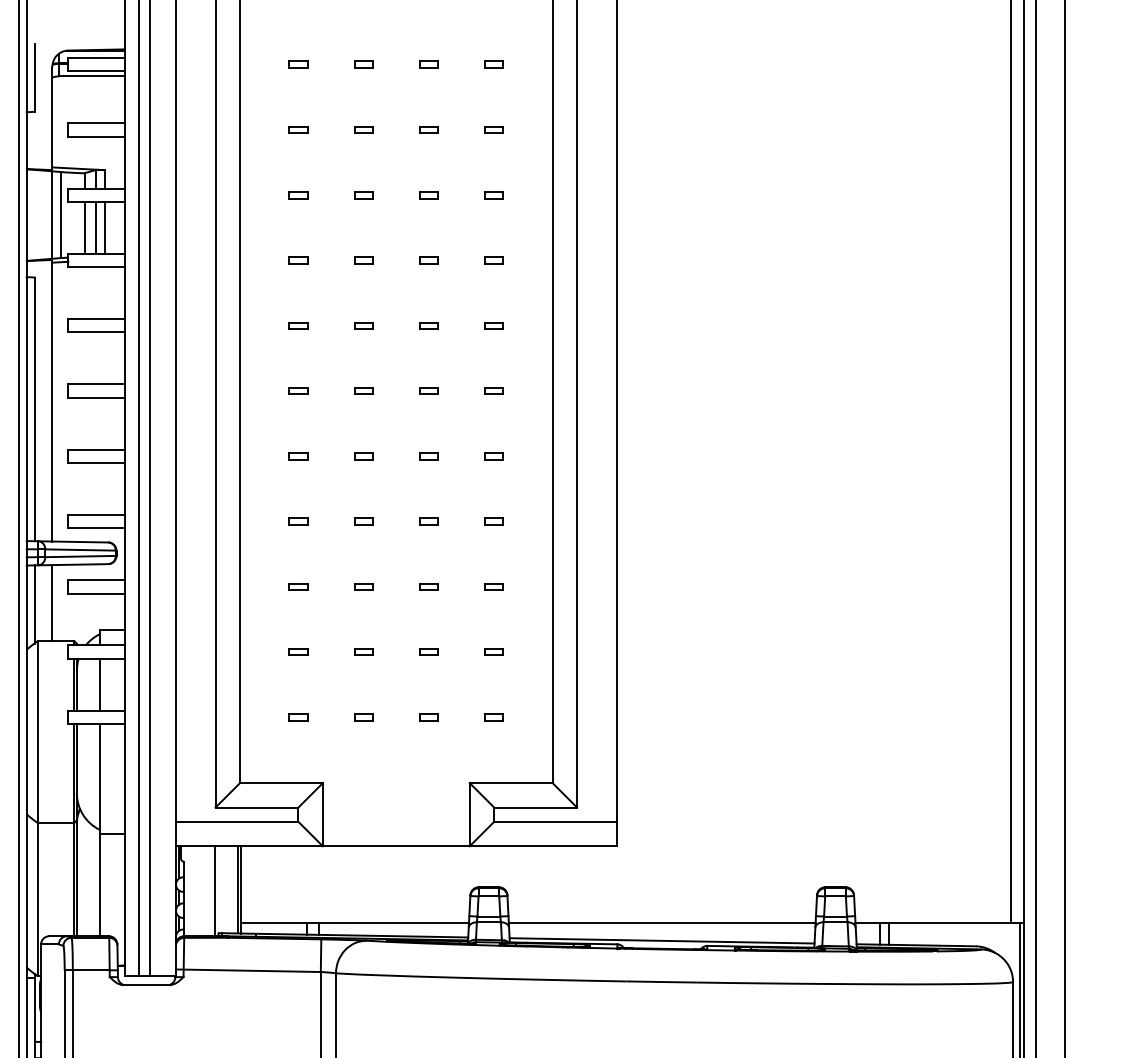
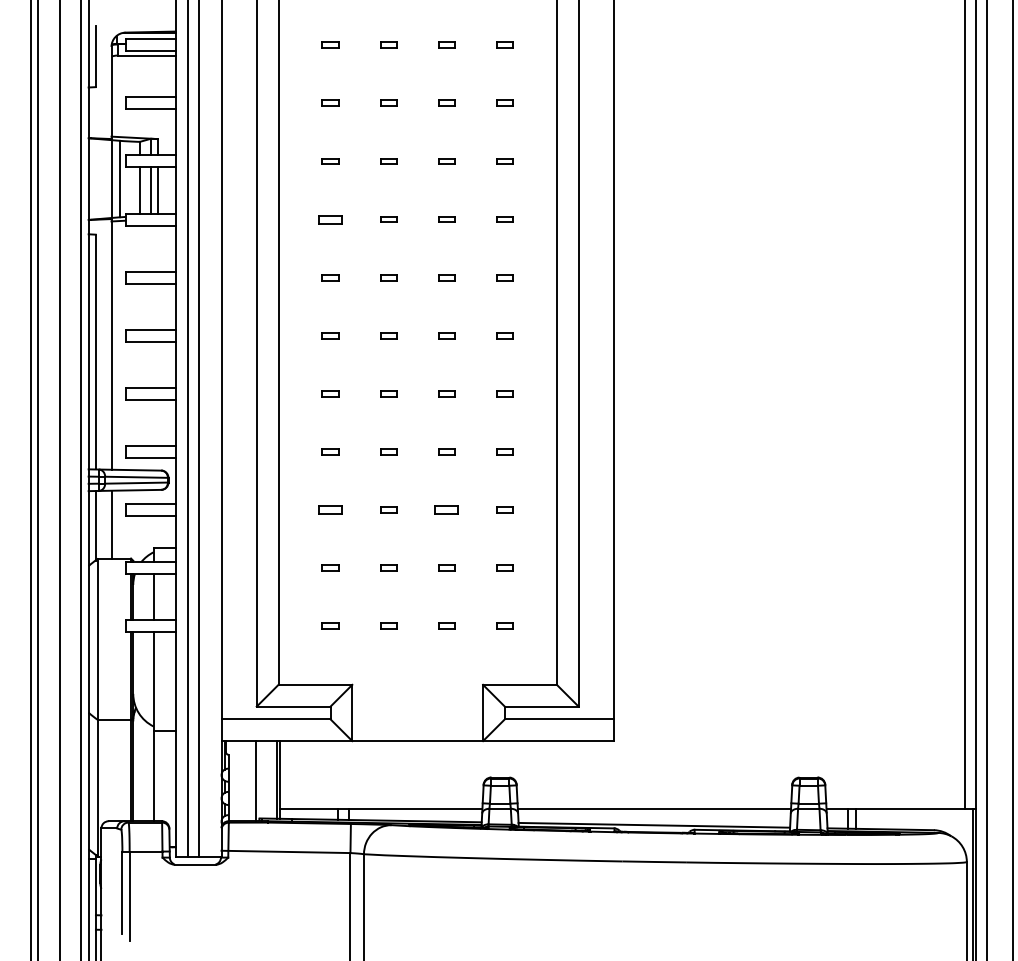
part: (298, 260) -> (330, 219), size x1.4
part: (298, 586) -> (330, 509), size x1.4
part: (428, 586) -> (446, 509), size x1.4

